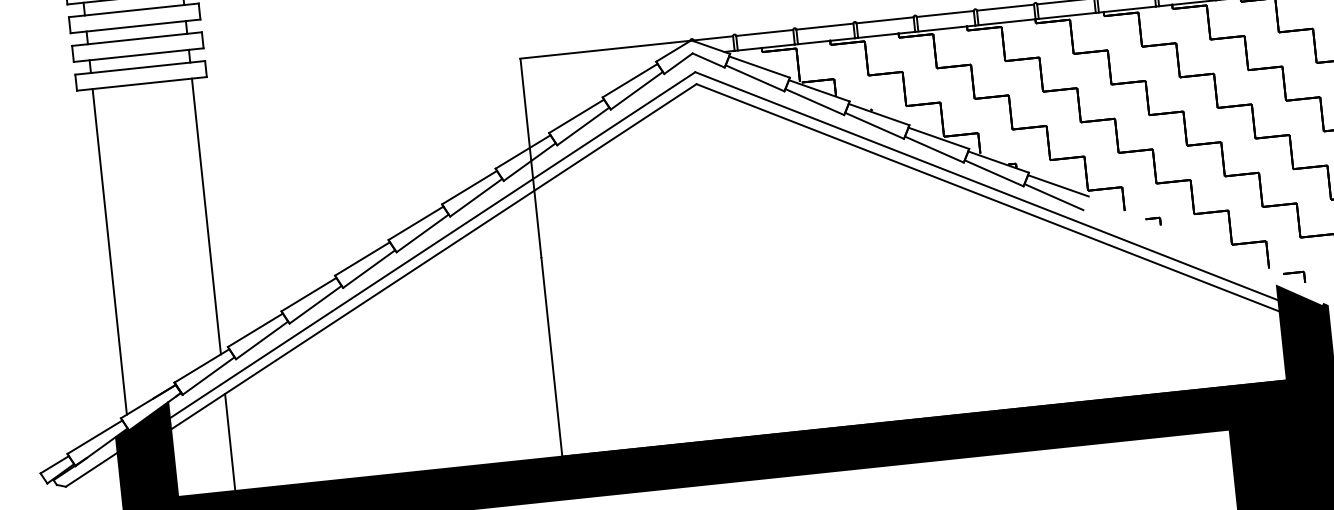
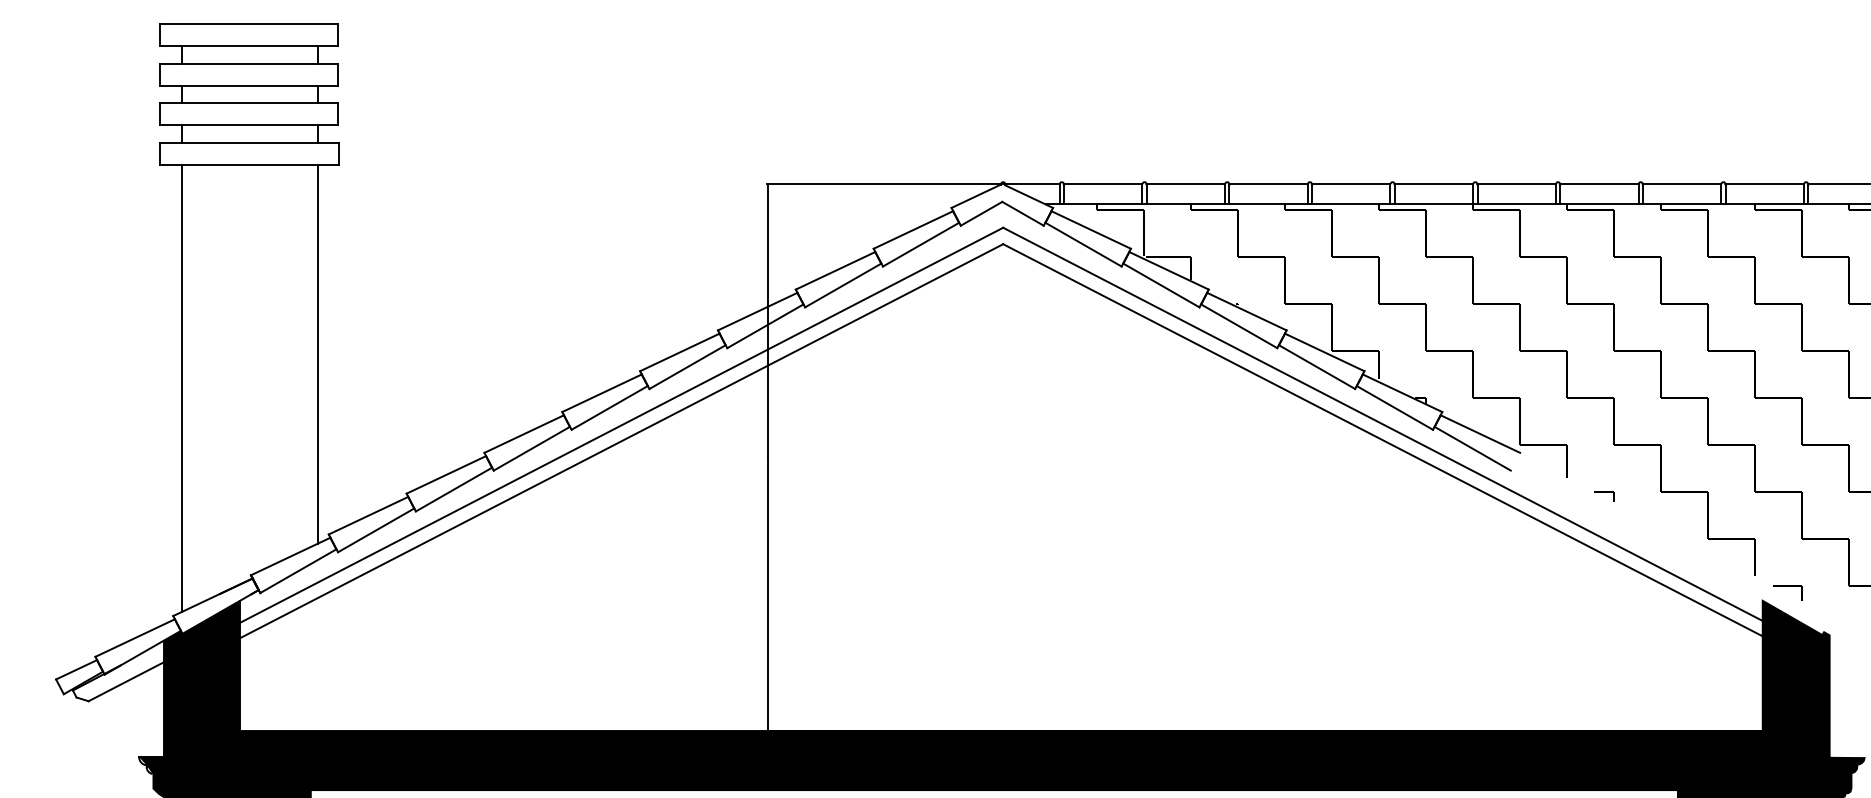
line: (230, 442) -> (318, 664), removed

